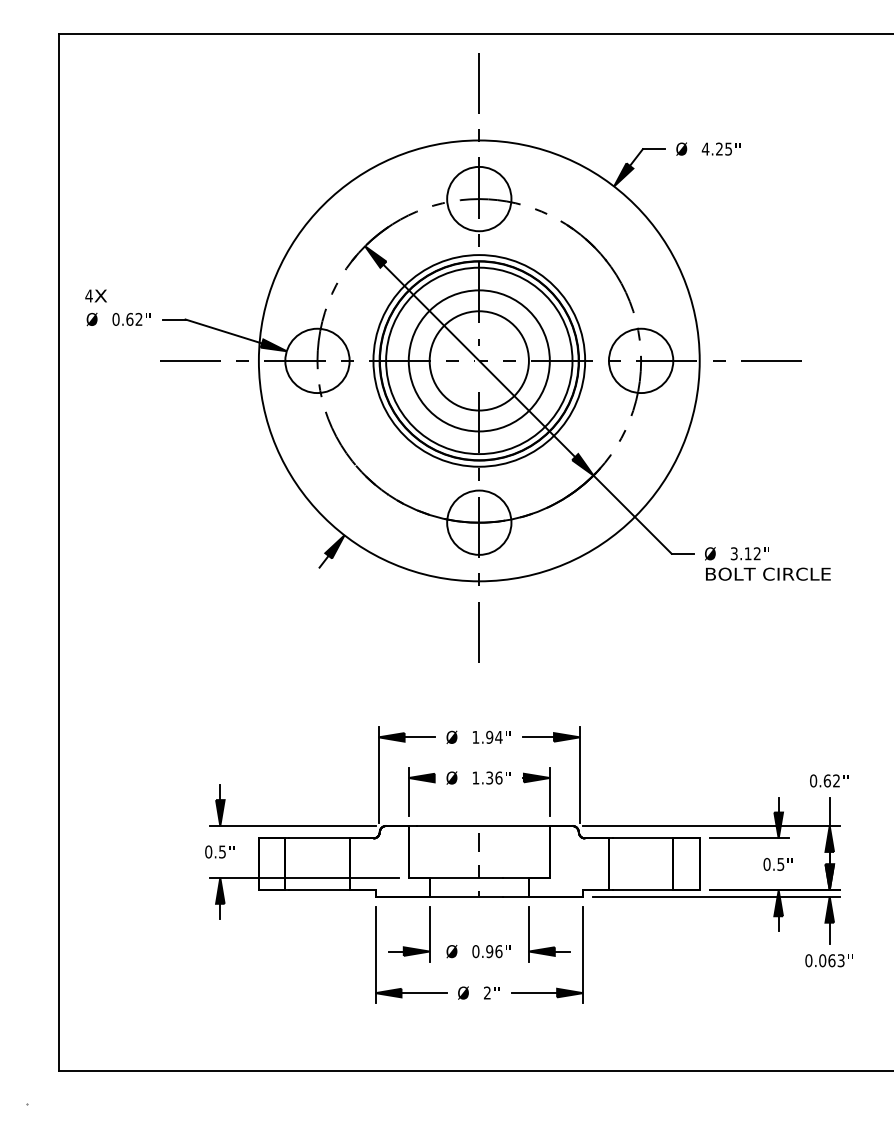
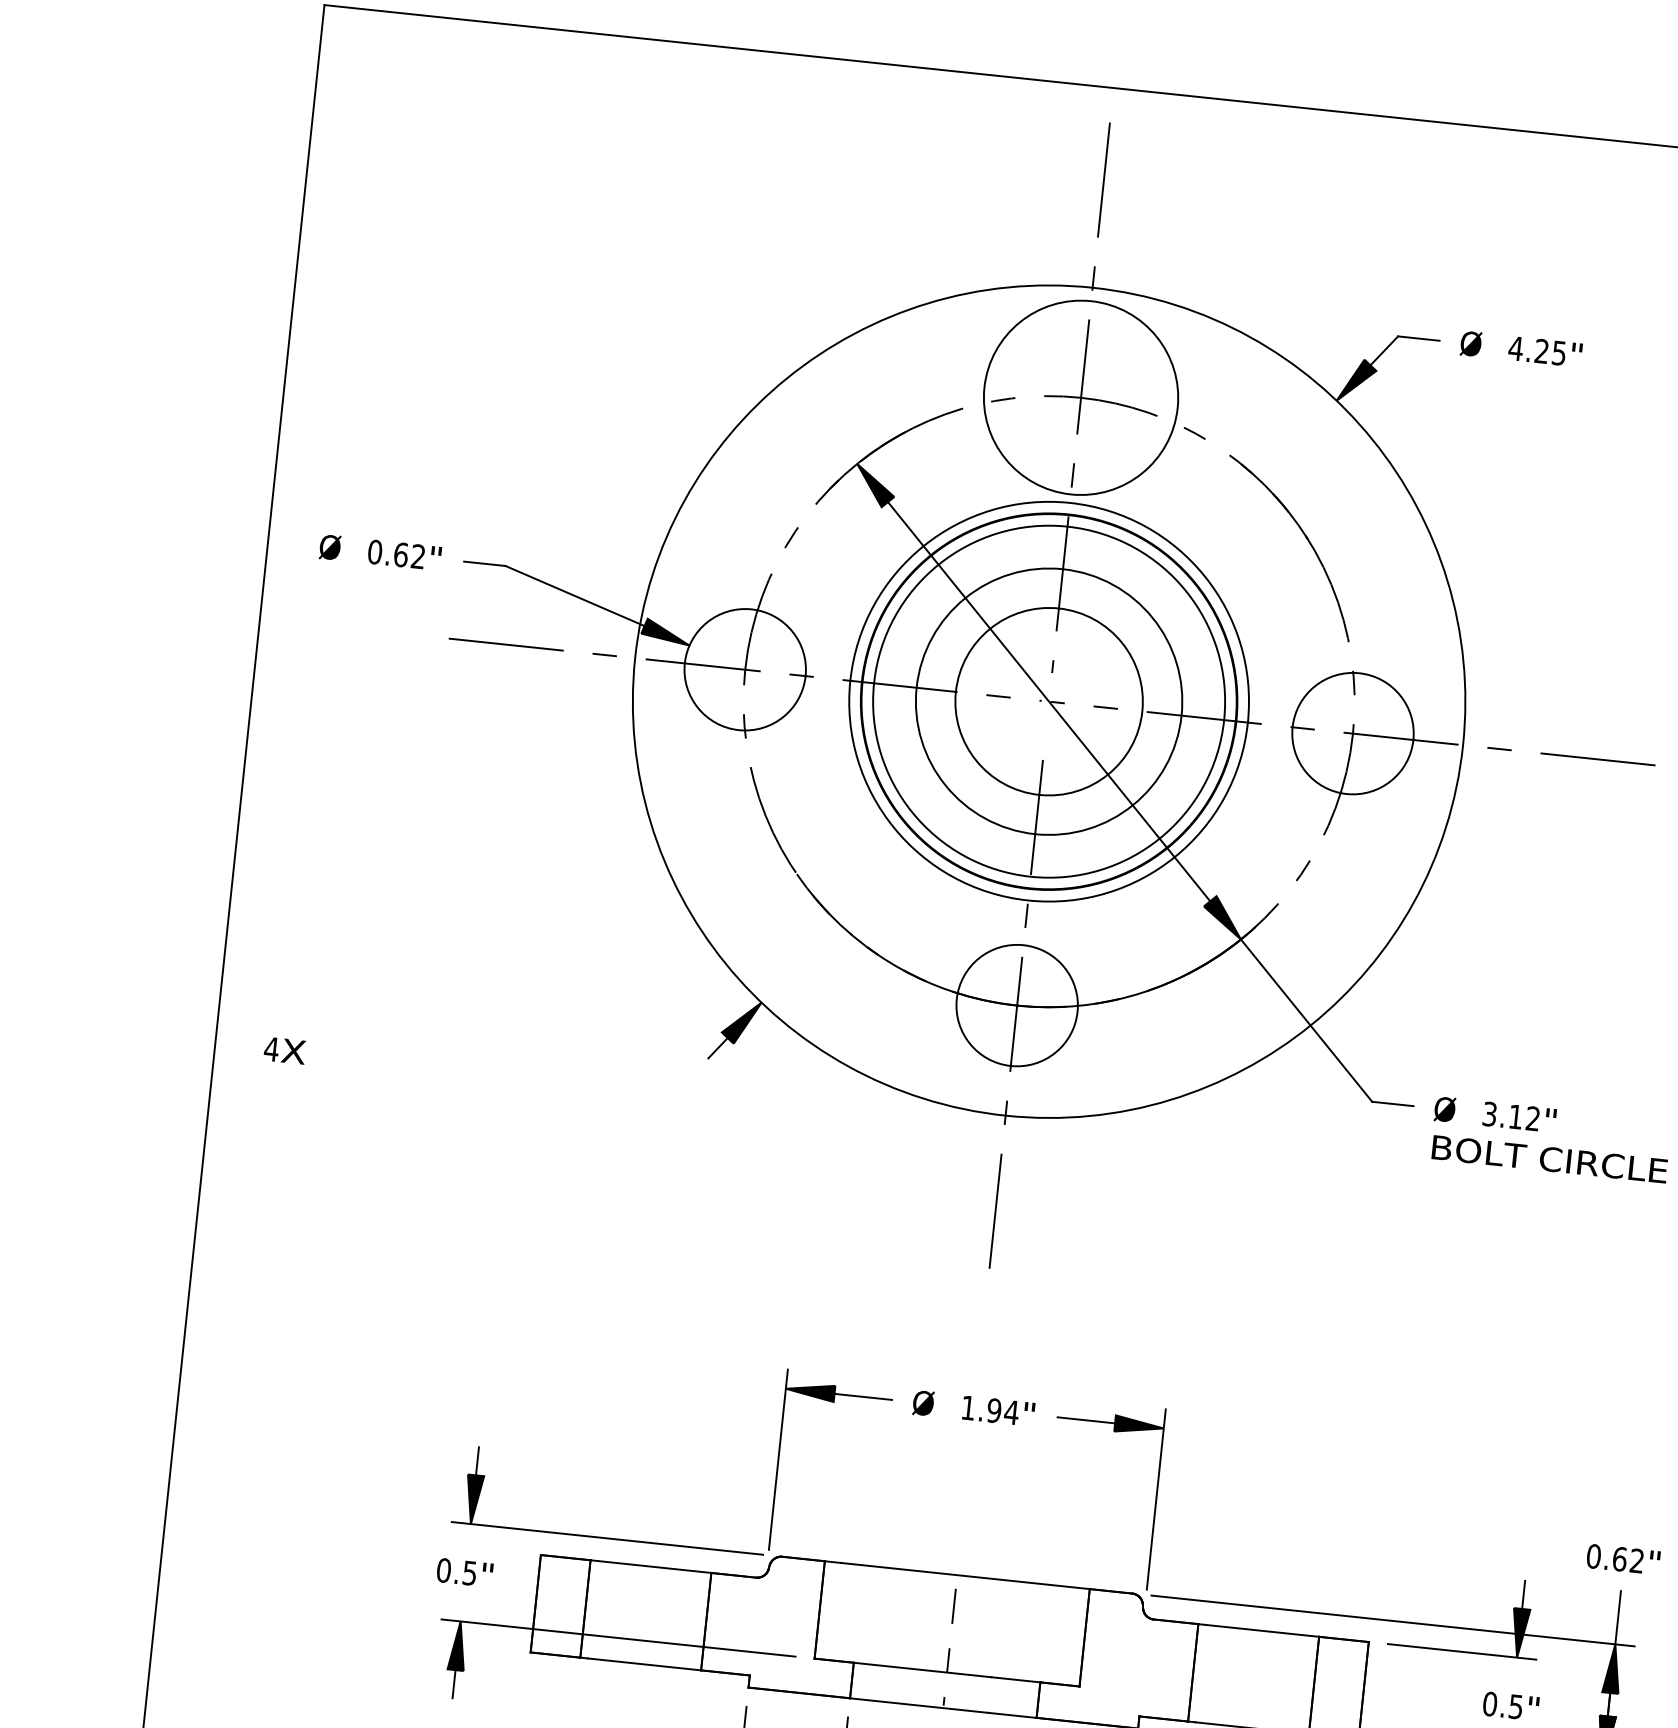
circle: (479, 198) -> (1081, 396), size x1.6
text: (95, 295) -> (283, 1049), moved
part: (478, 784) -> (963, 1497), removed

